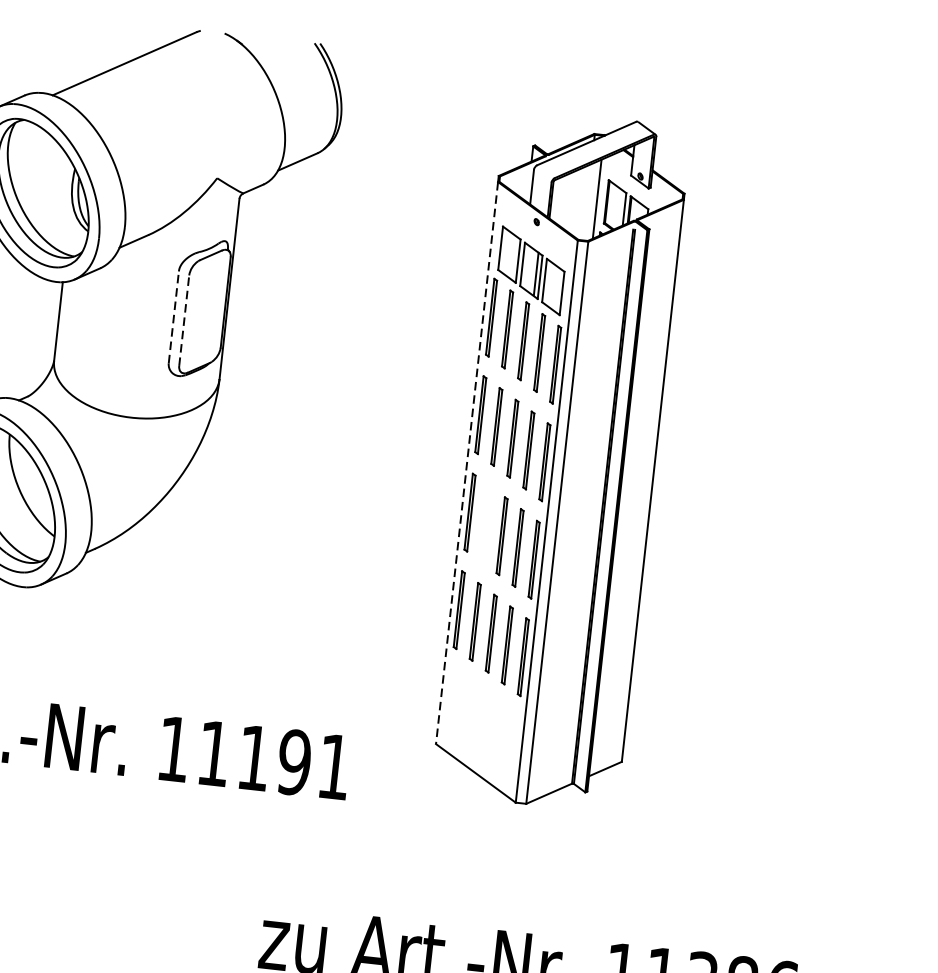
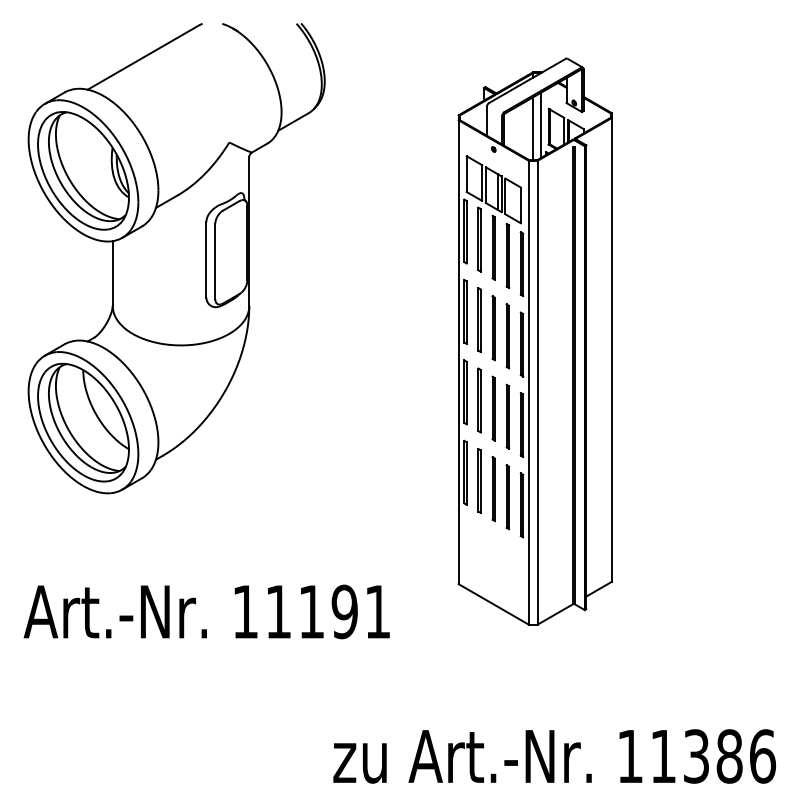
line: (587, 201) -> (533, 128), added
line: (173, 316) -> (206, 259), dashed -> solid
line: (184, 320) -> (215, 261), dashed -> solid
line: (466, 463) -> (458, 352), dashed -> solid
line: (484, 524) -> (478, 400), added

